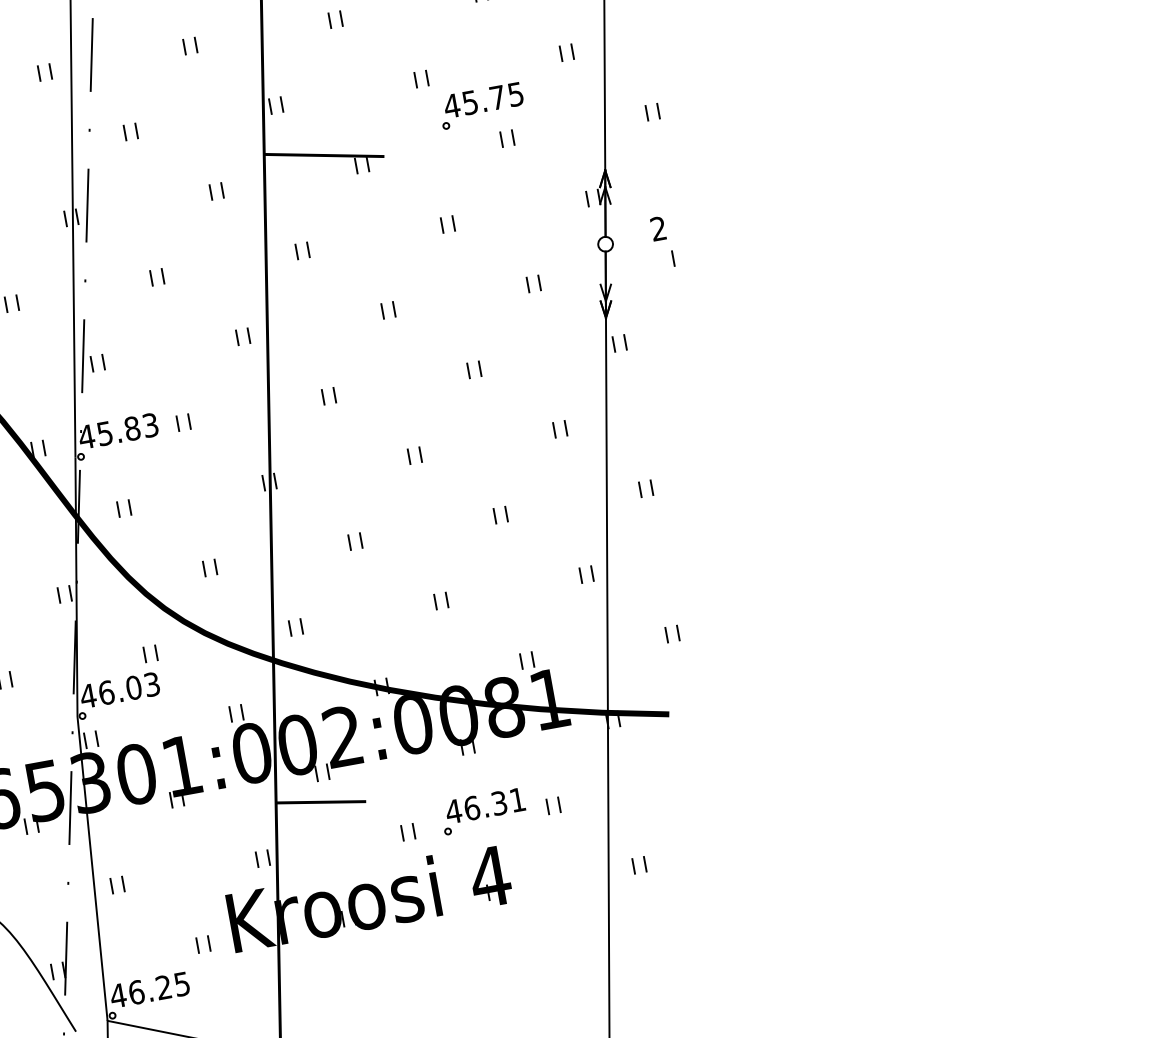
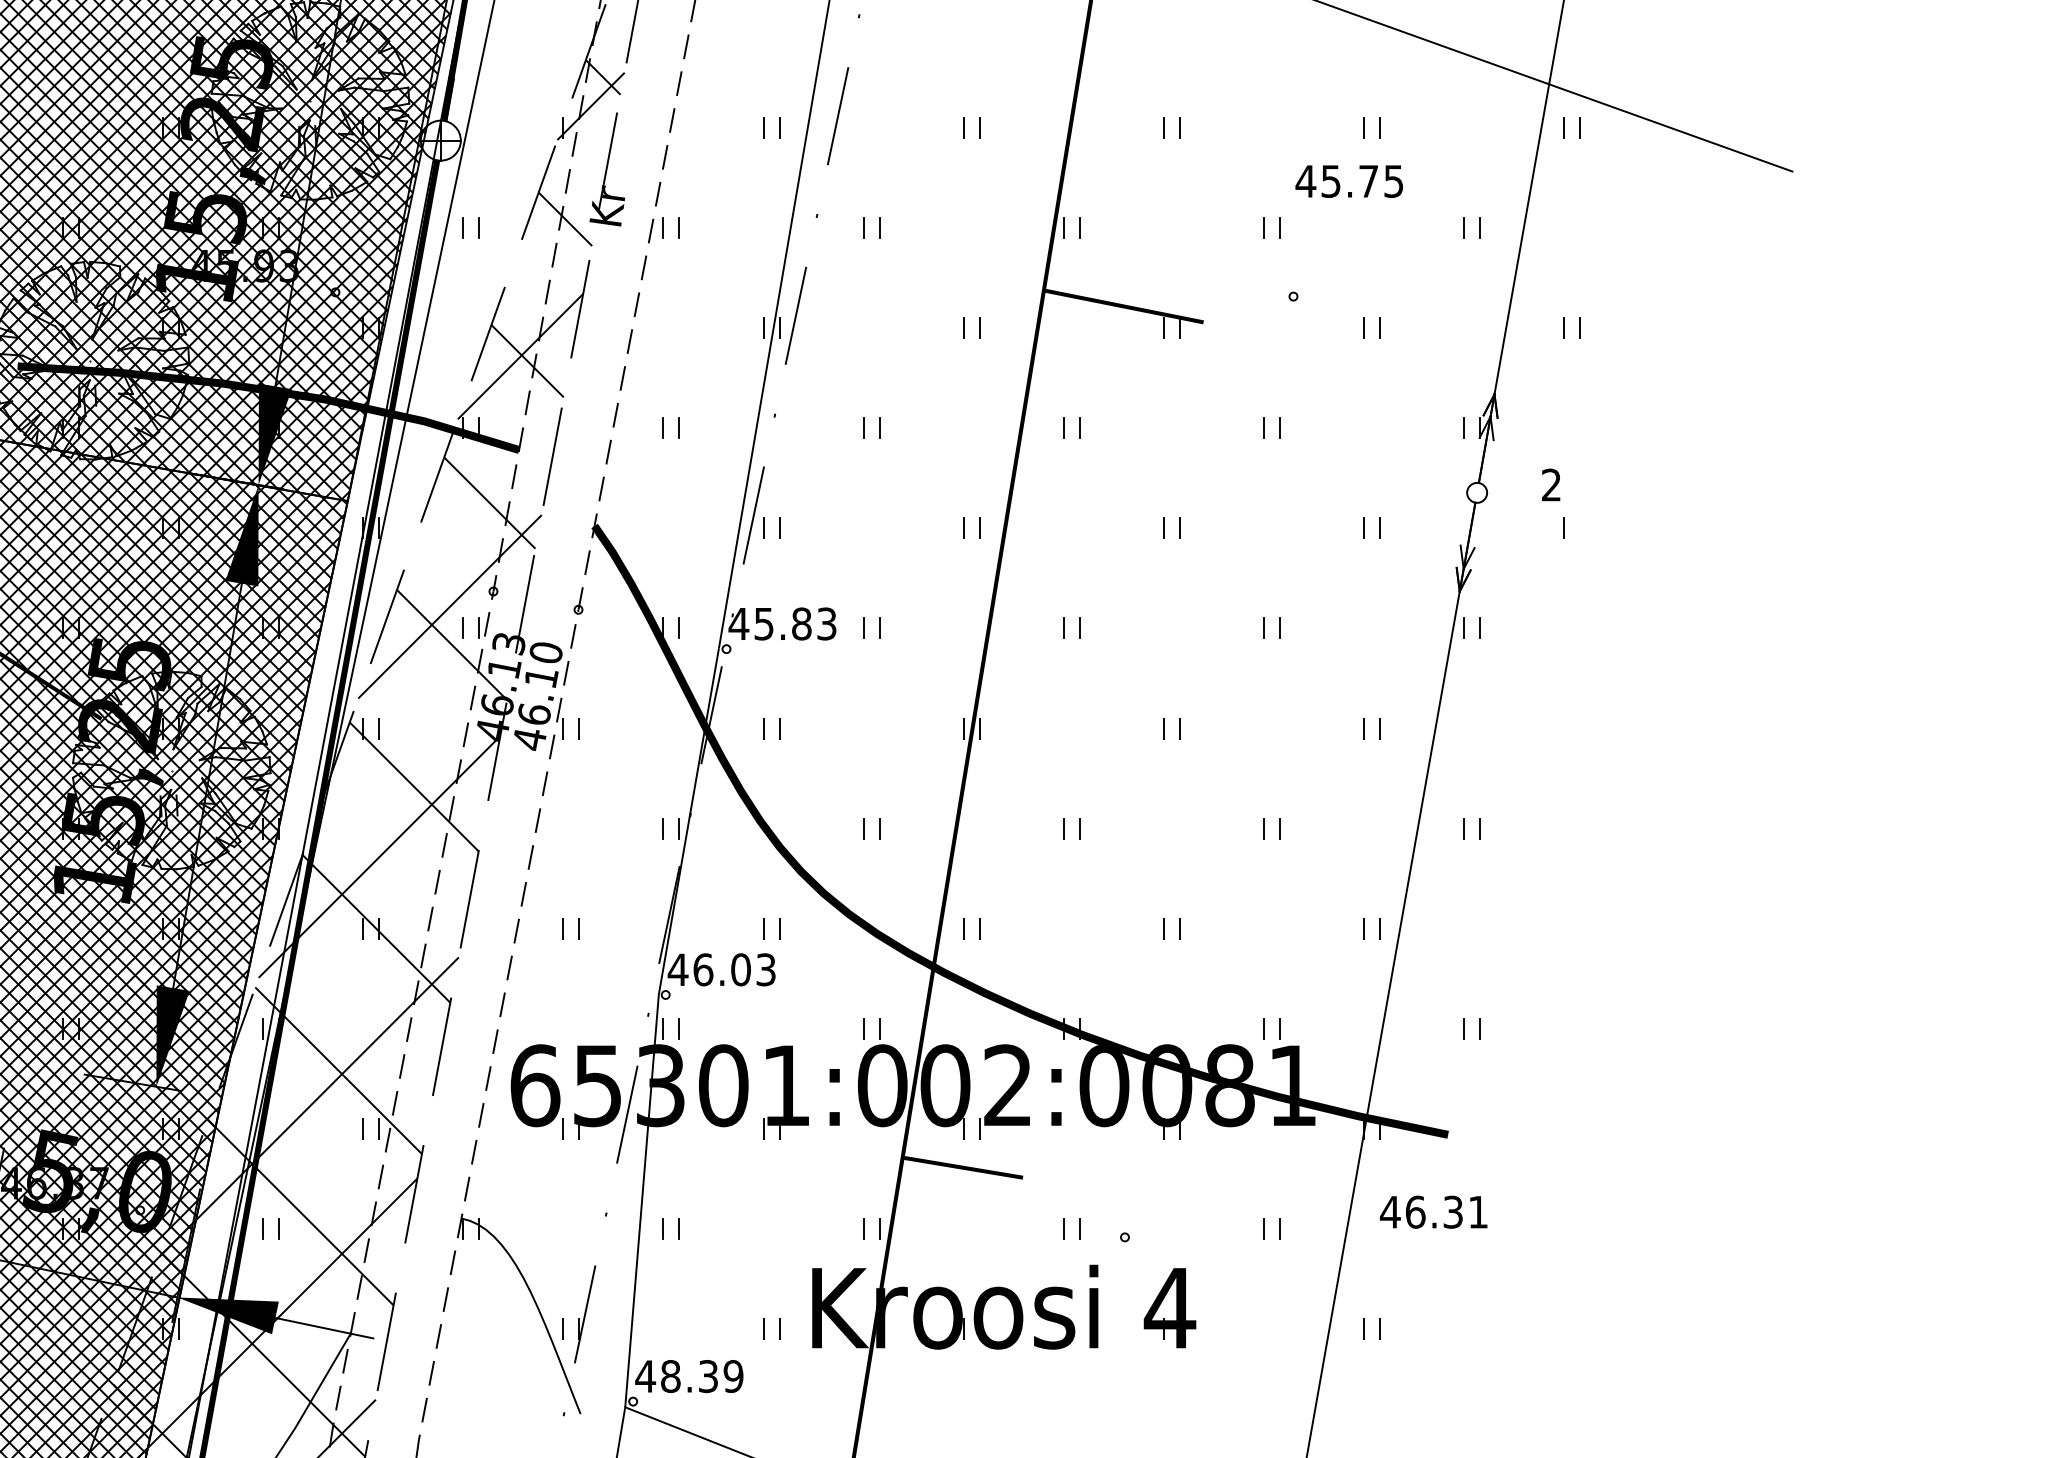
text: (483, 100) -> (1349, 181), moved
text: (485, 805) -> (1433, 1211), moved
text: (159, 988) -> (702, 1376), 46.25 -> 48.39

